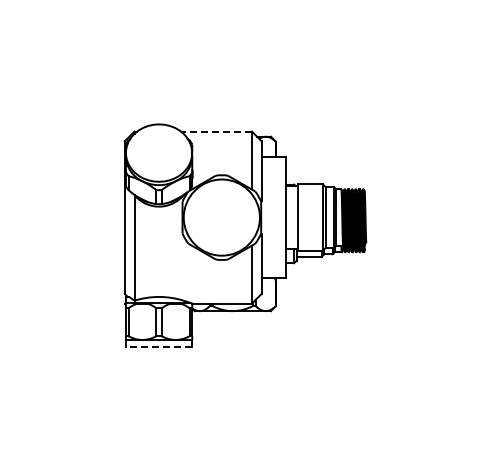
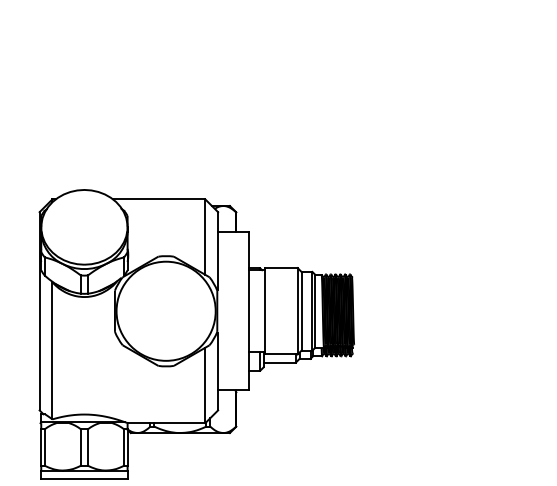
line: (216, 131) -> (159, 199), dashed -> solid
line: (158, 346) -> (83, 479), dashed -> solid

